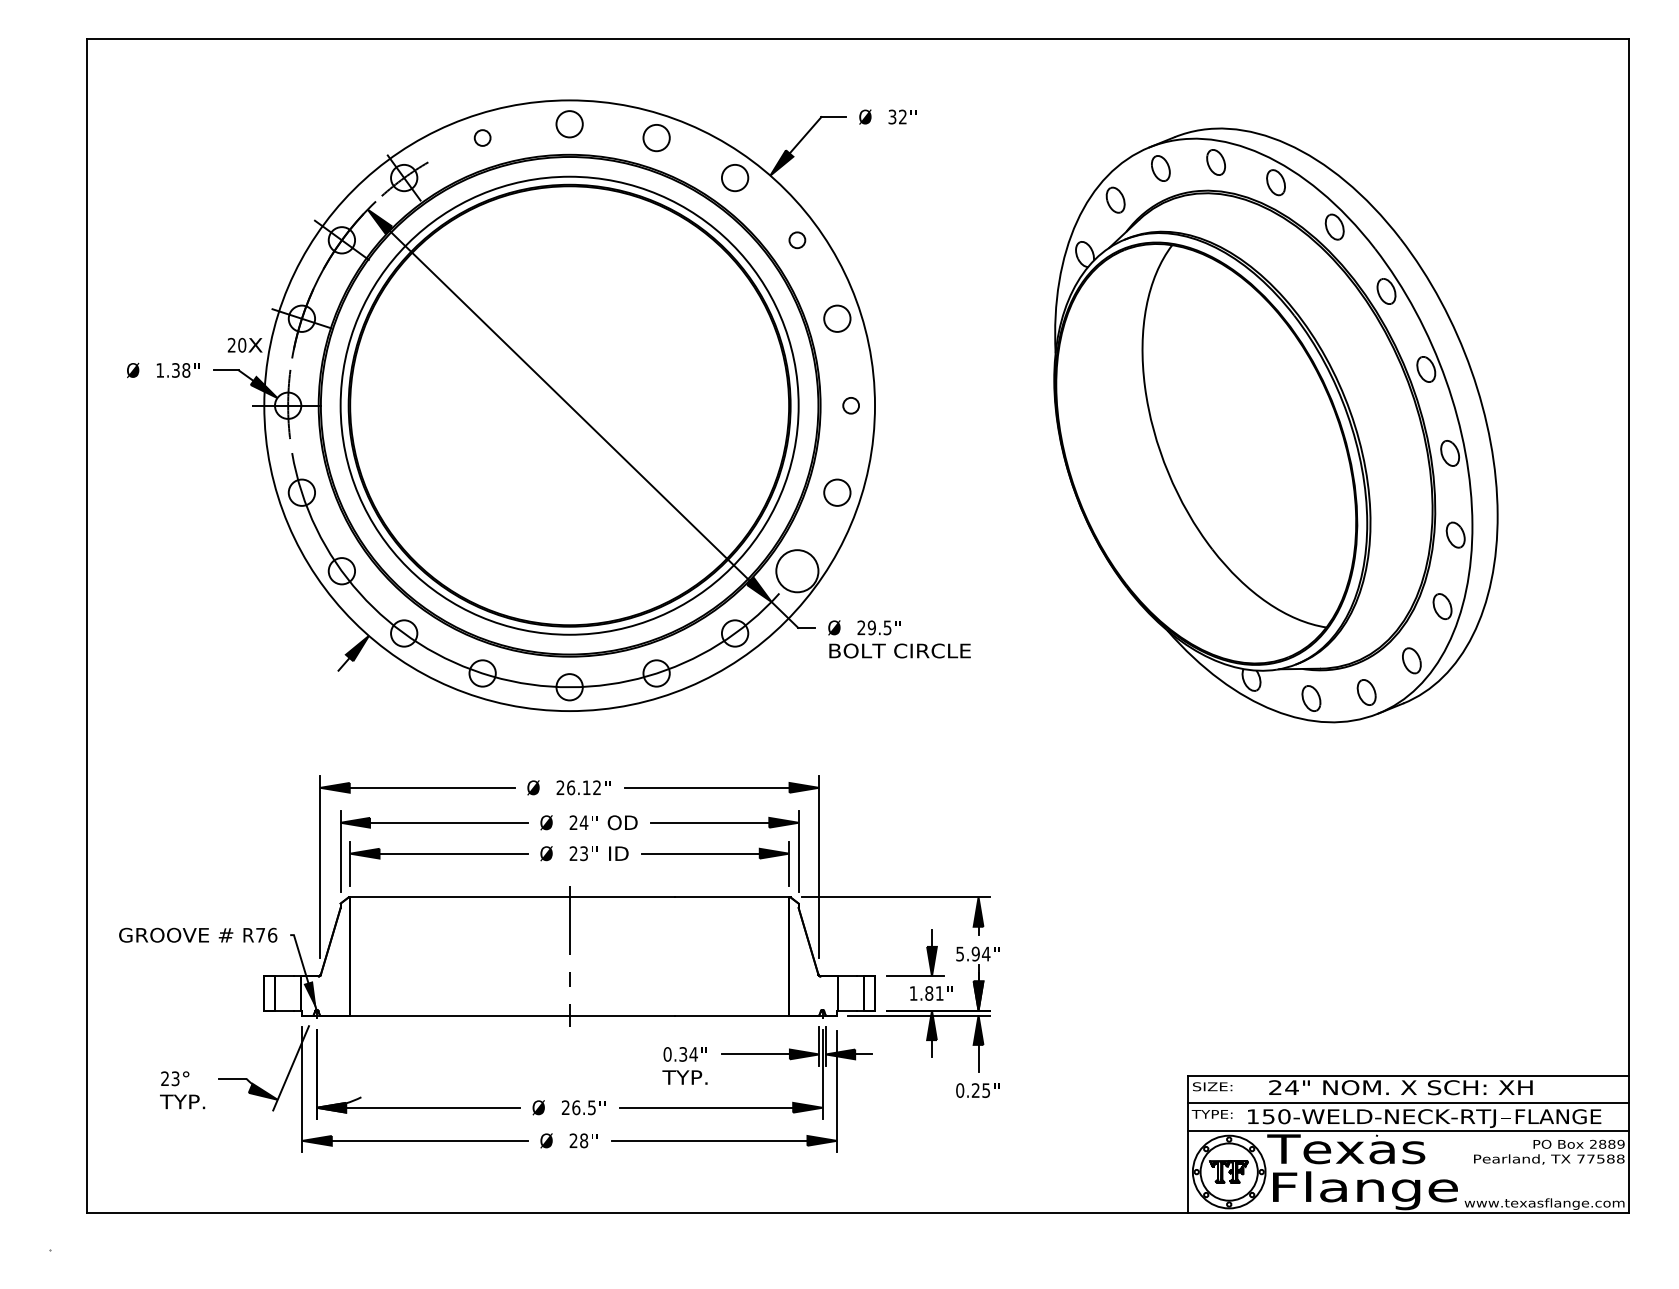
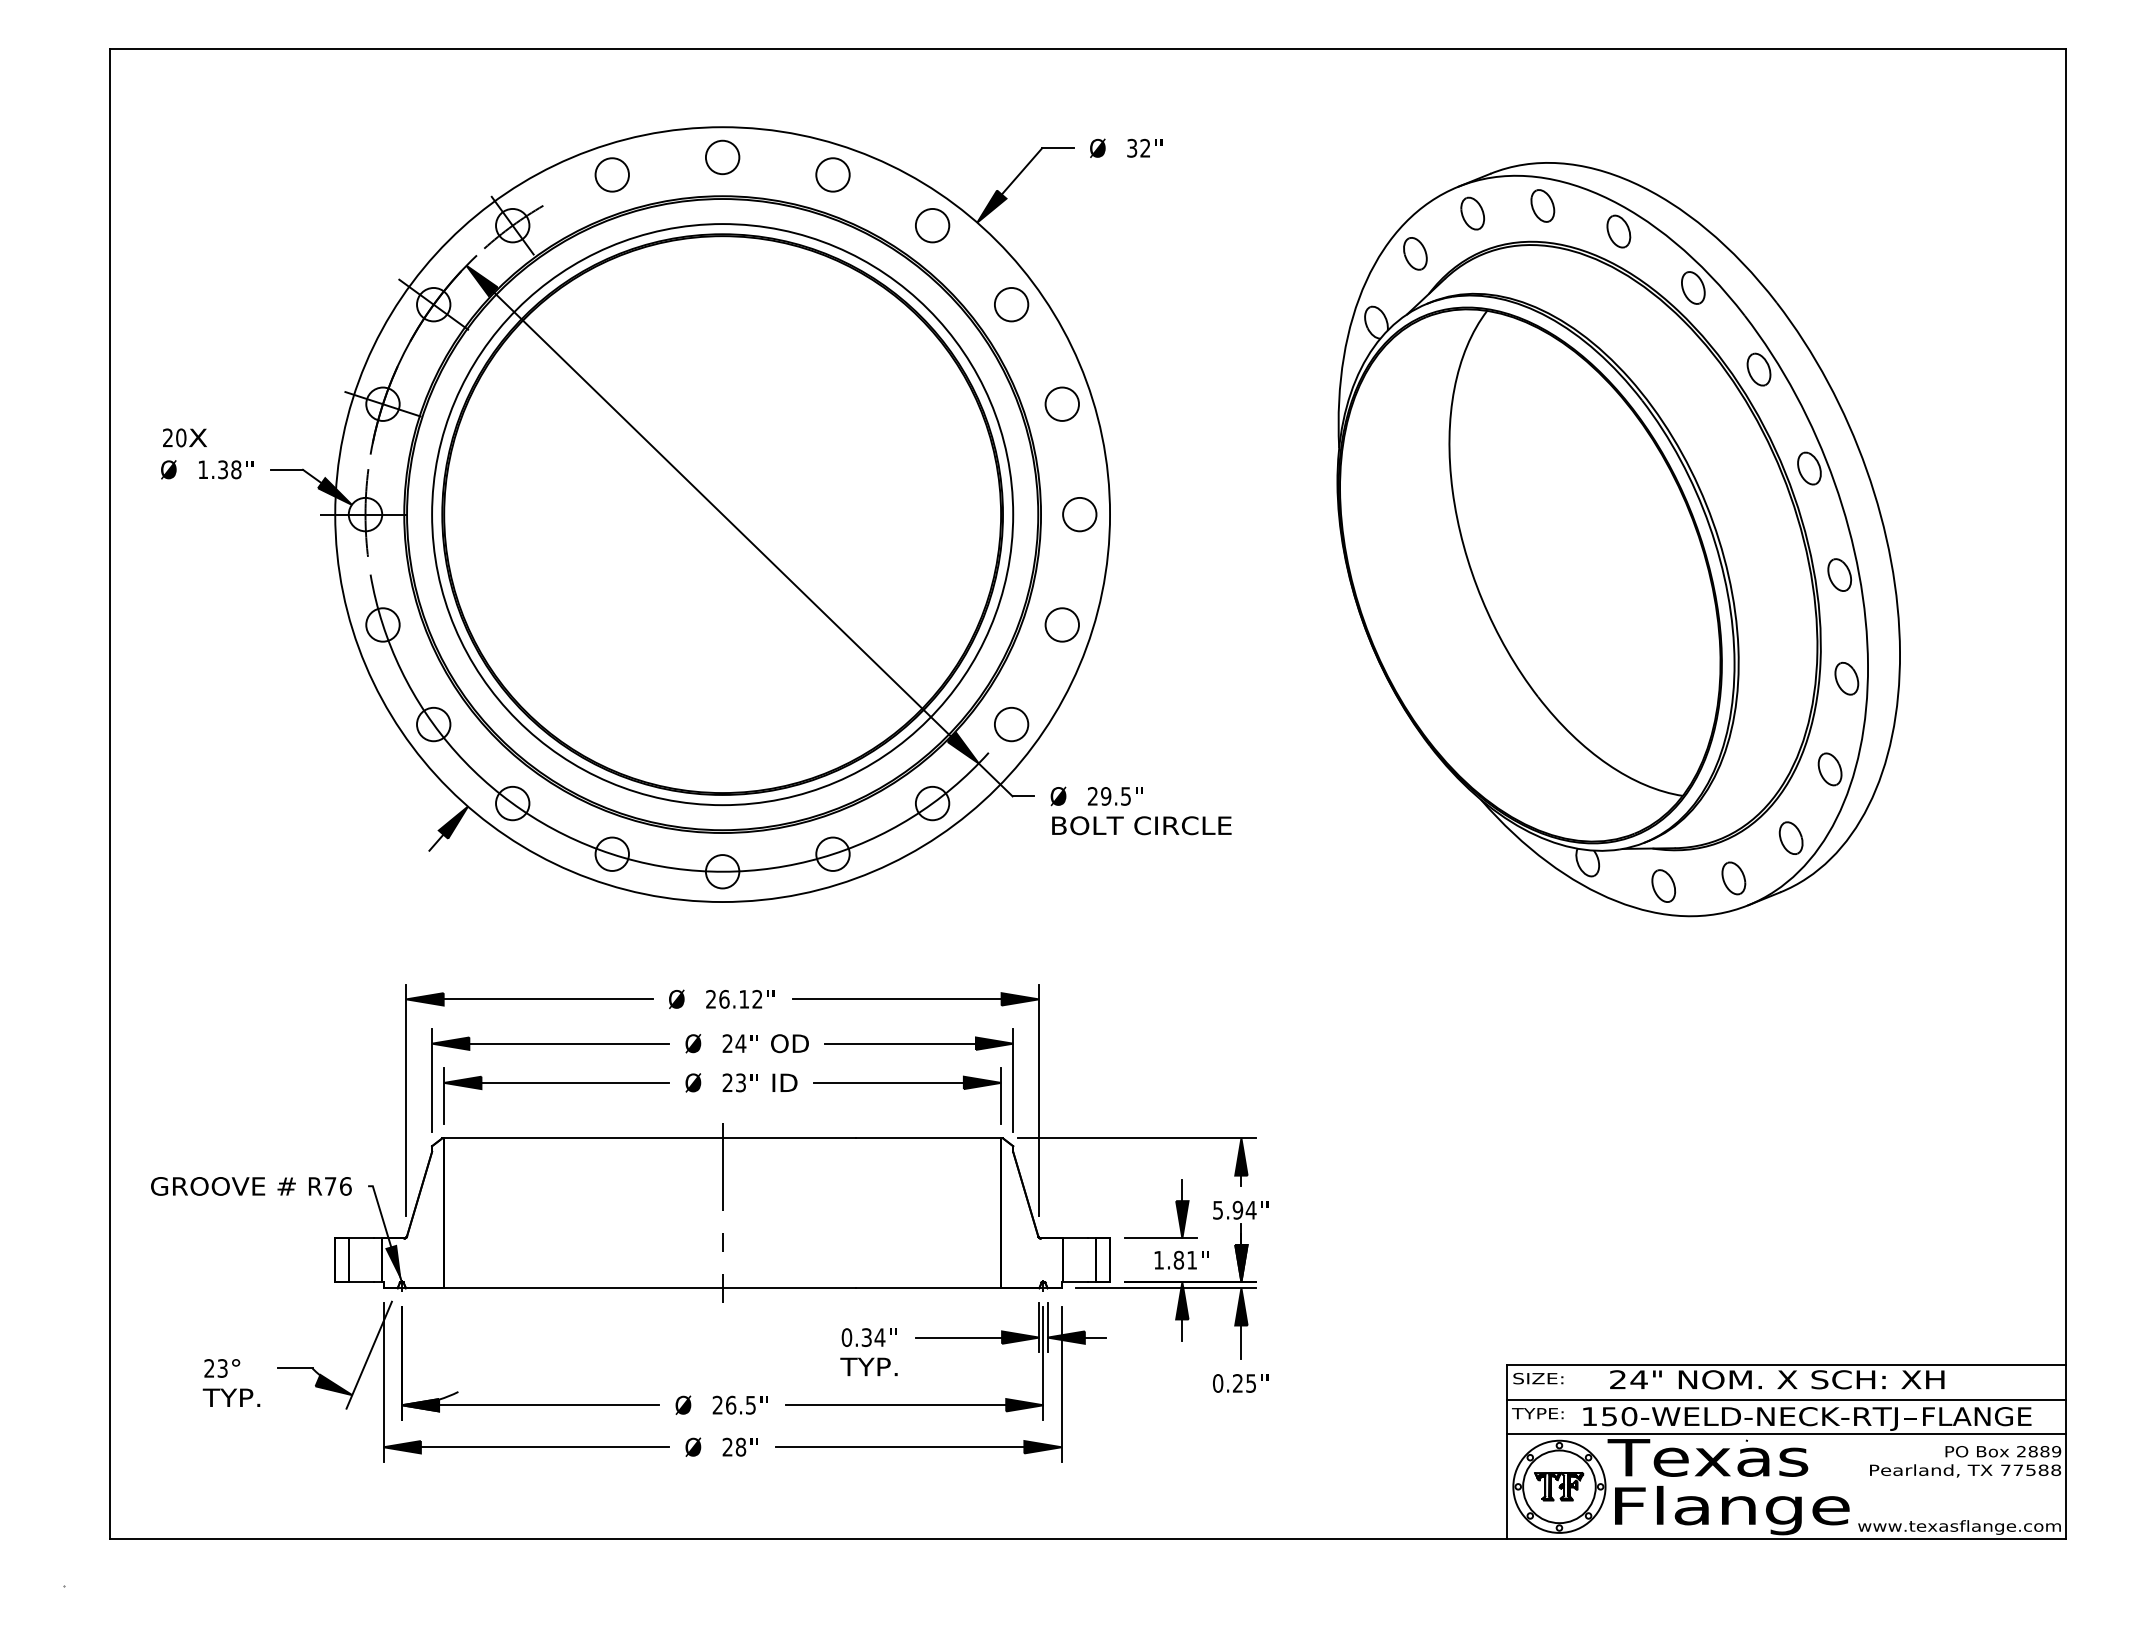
circle: (482, 137) -> (611, 174), size x1.67
circle: (797, 240) -> (1011, 304), size x1.67
text: (244, 344) -> (184, 437), moved
circle: (850, 405) -> (1079, 514), size x1.67
circle: (797, 571) -> (1011, 724), size x0.62

